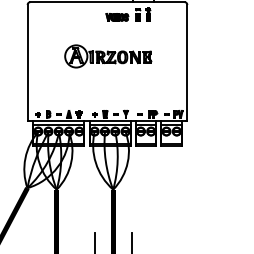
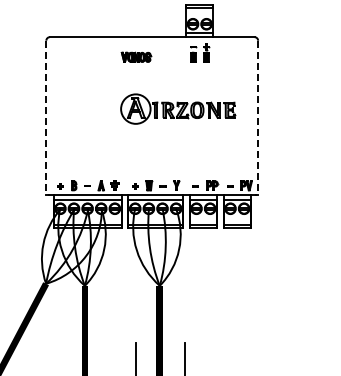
part: (117, 16) -> (136, 56), moved
part: (108, 55) -> (178, 108), moved
line: (27, 63) -> (46, 118), solid -> dashed
line: (187, 63) -> (258, 118), solid -> dashed

